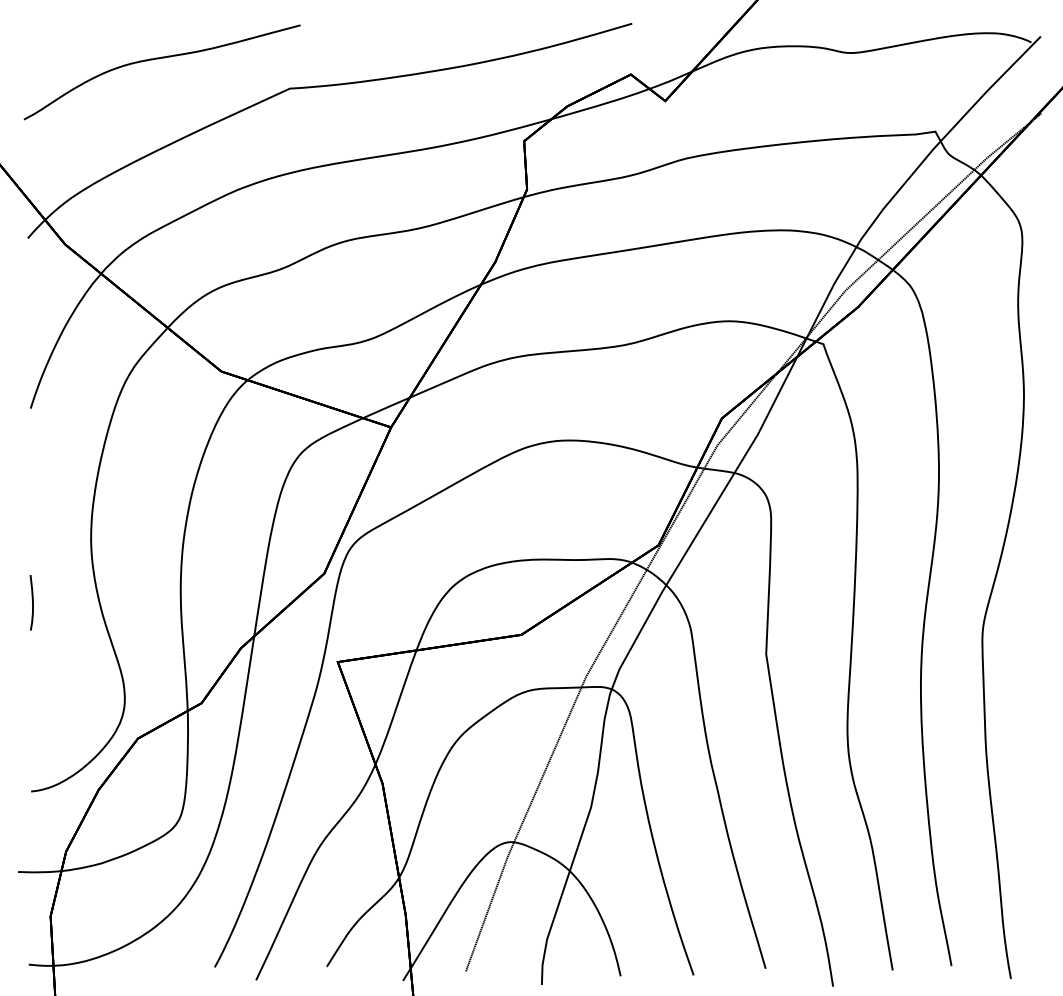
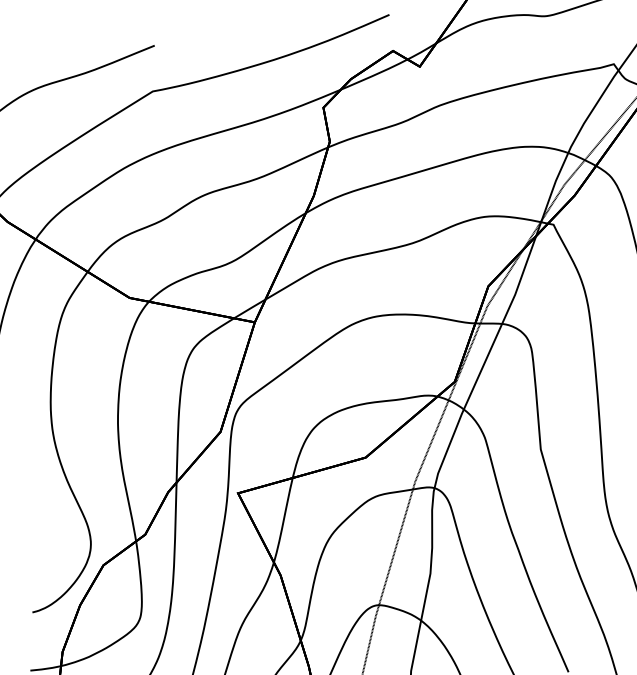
curve: (32, 602) -> (16, 478), removed

